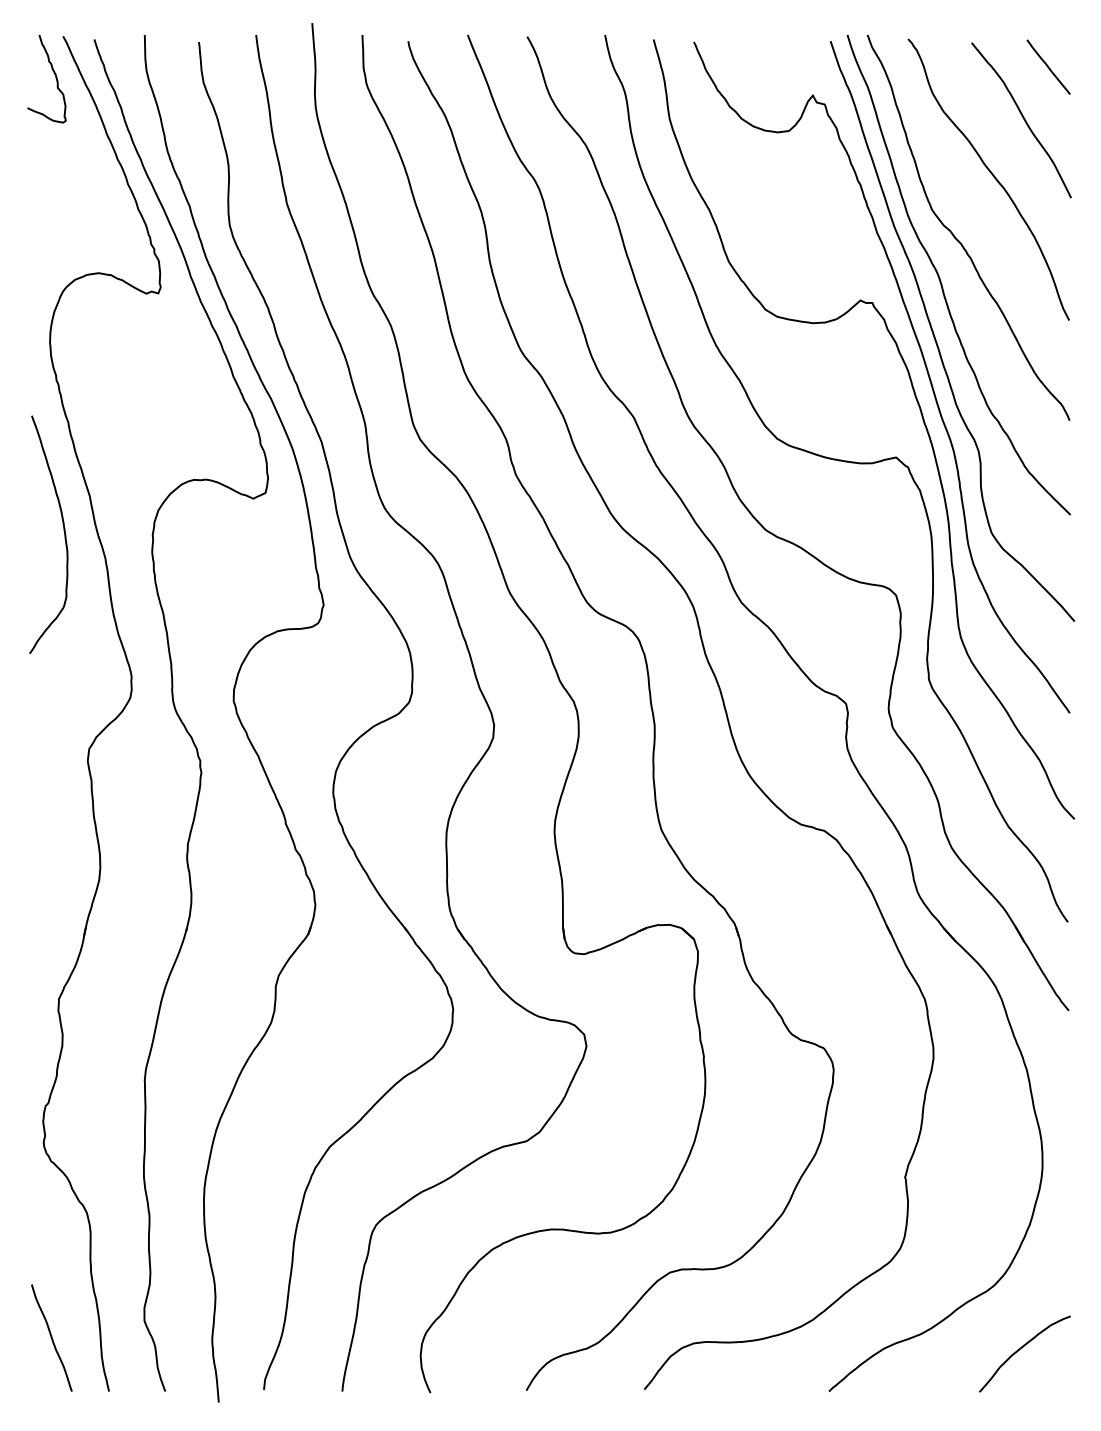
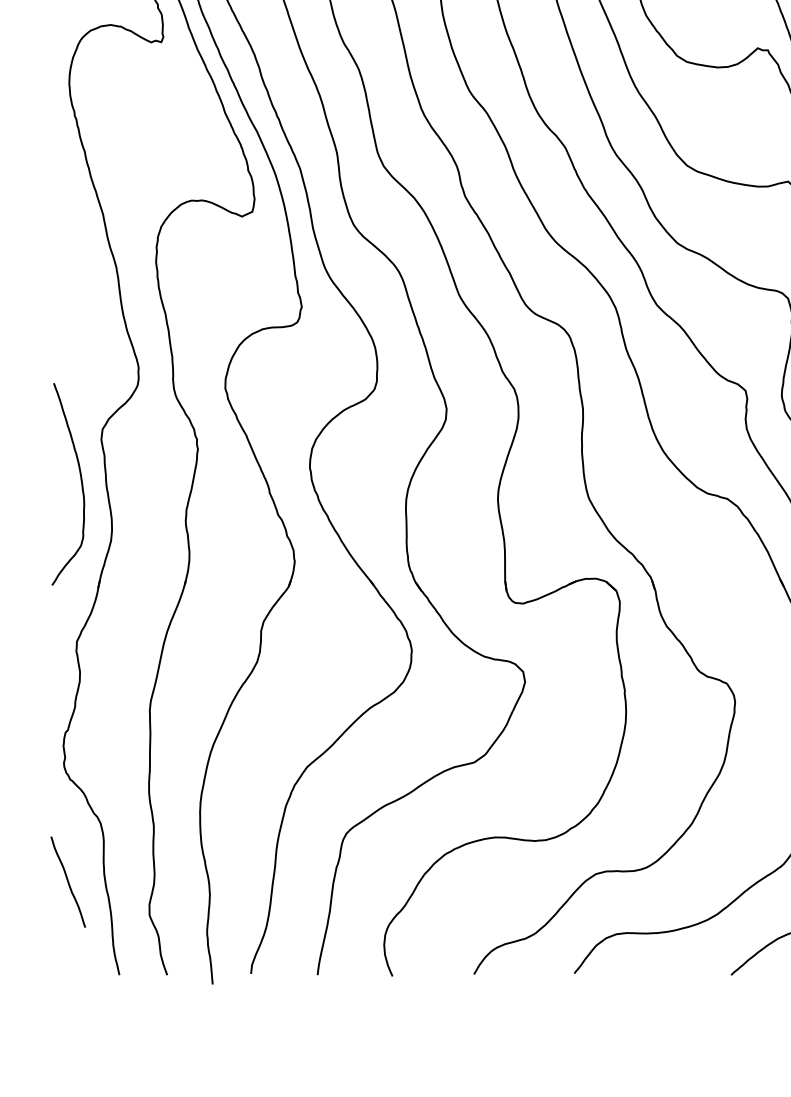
curve: (63, 531) -> (80, 481), moved
curve: (51, 1337) -> (68, 881), moved

